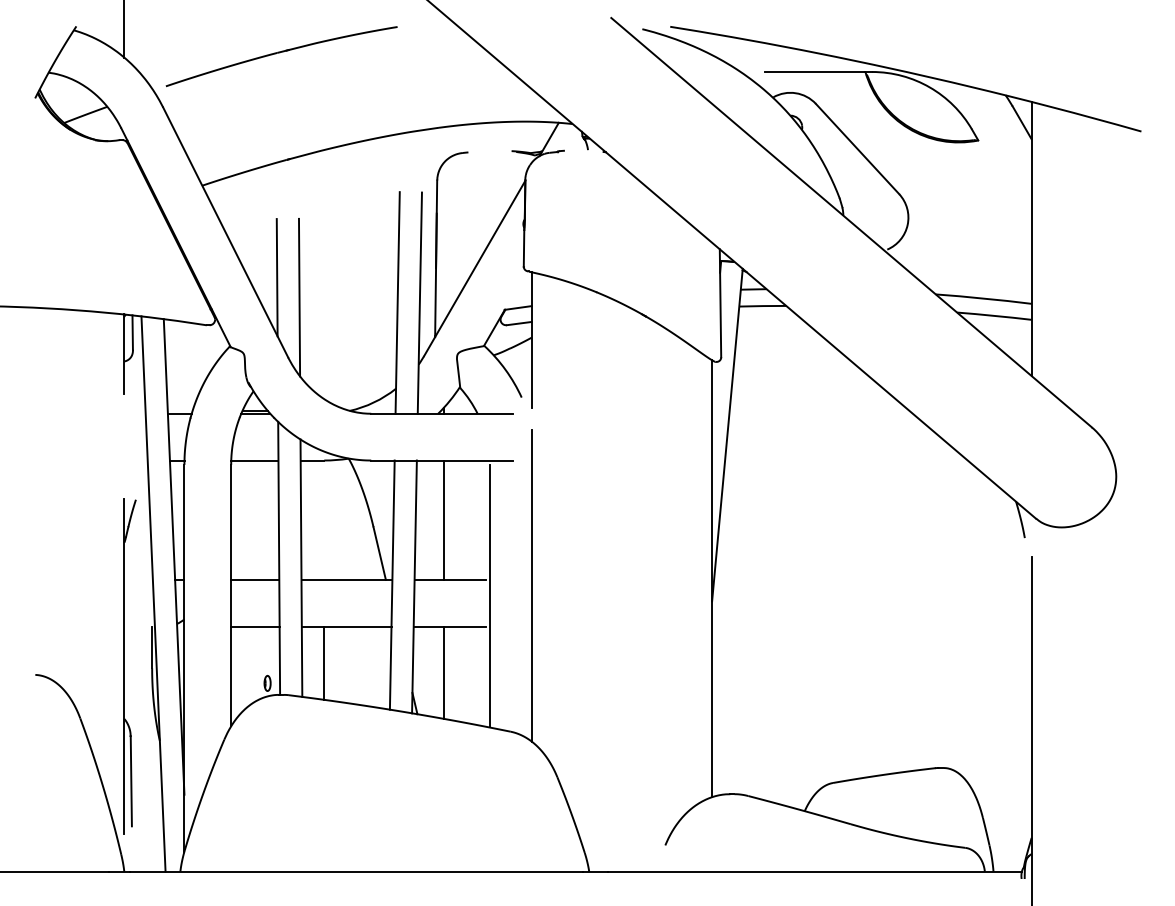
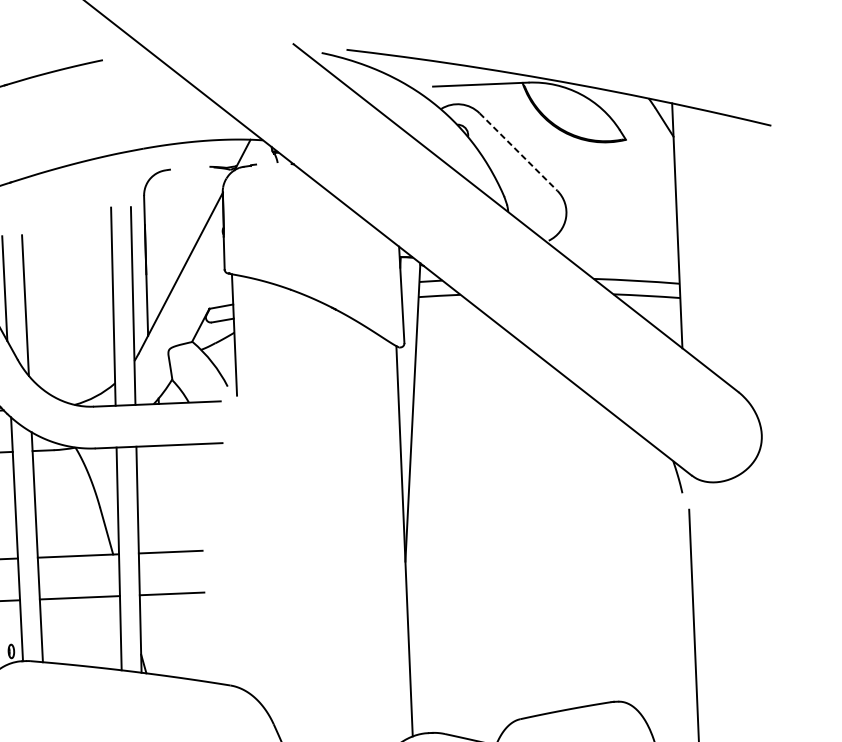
line: (857, 149) -> (518, 152), solid -> dashed
line: (443, 519) -> (162, 498), removed
line: (531, 585) -> (243, 554), removed
line: (489, 595) -> (206, 564), removed
line: (324, 662) -> (61, 630), removed
line: (443, 672) -> (168, 635), removed

